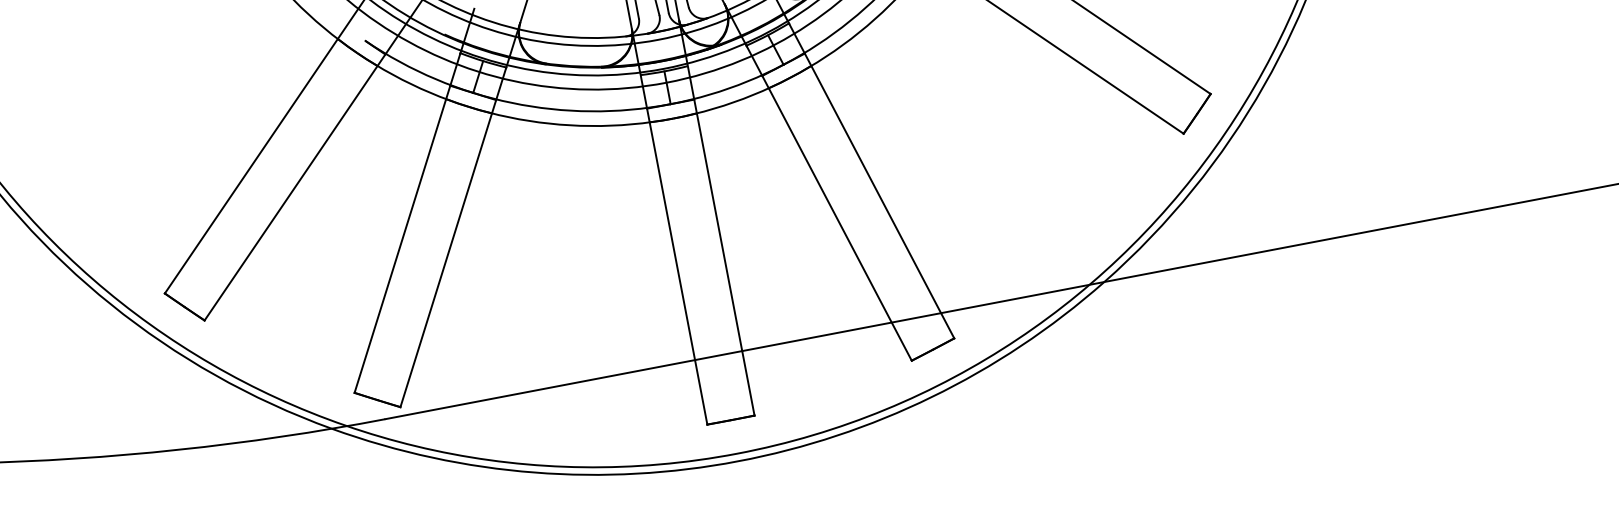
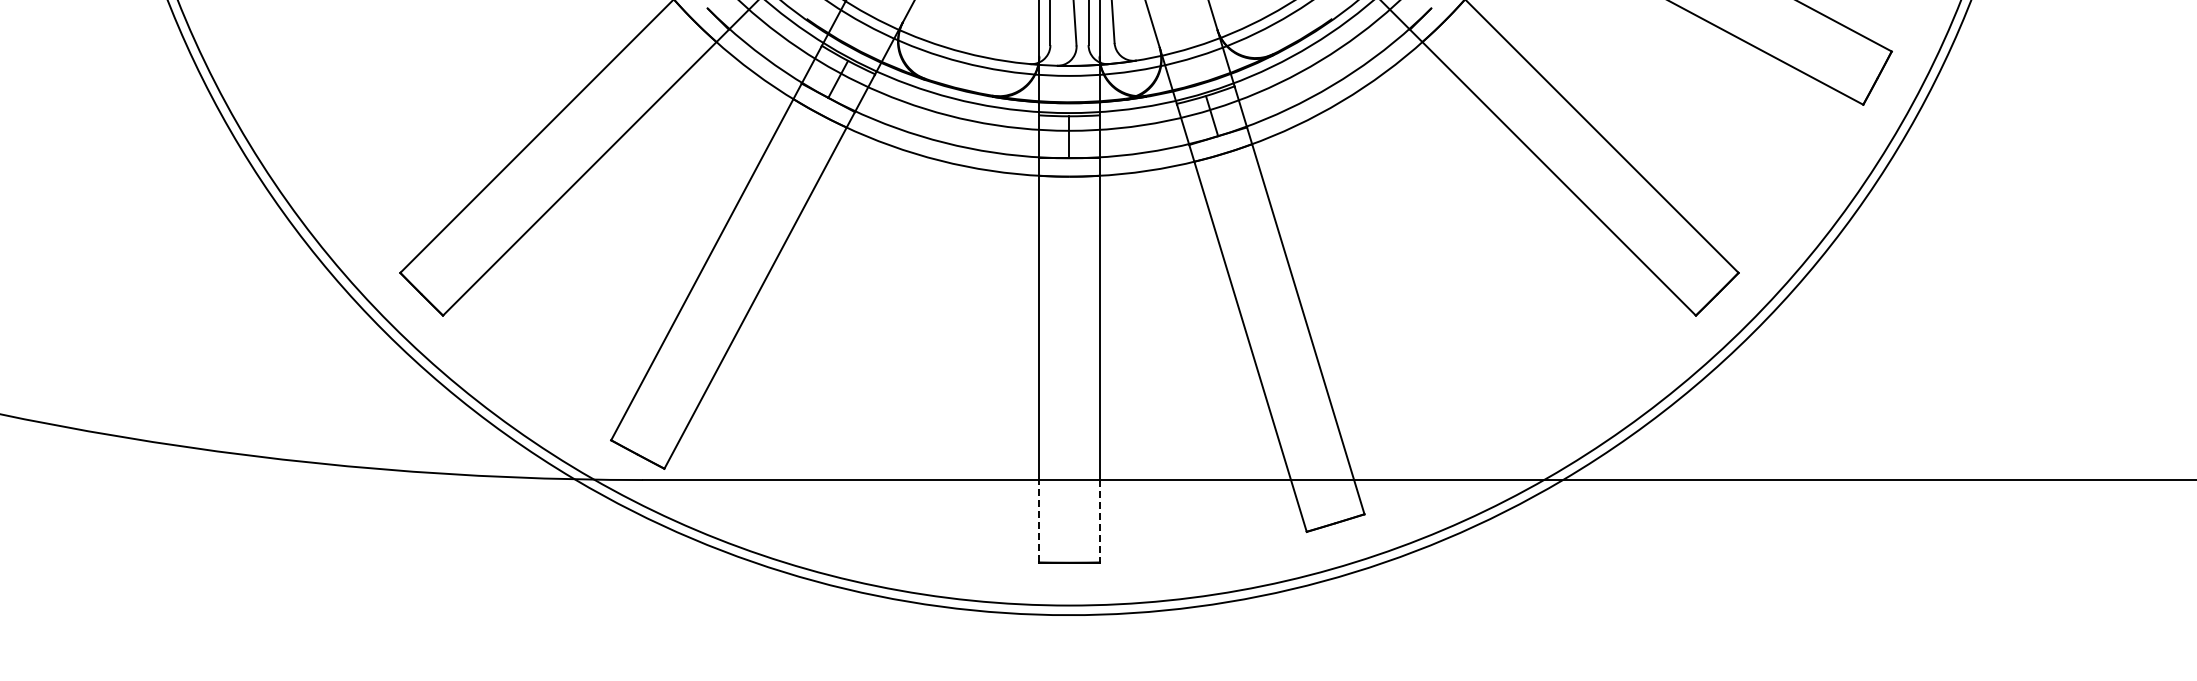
line: (748, 383) -> (1099, 521), solid -> dashed
line: (701, 391) -> (1039, 520), solid -> dashed

